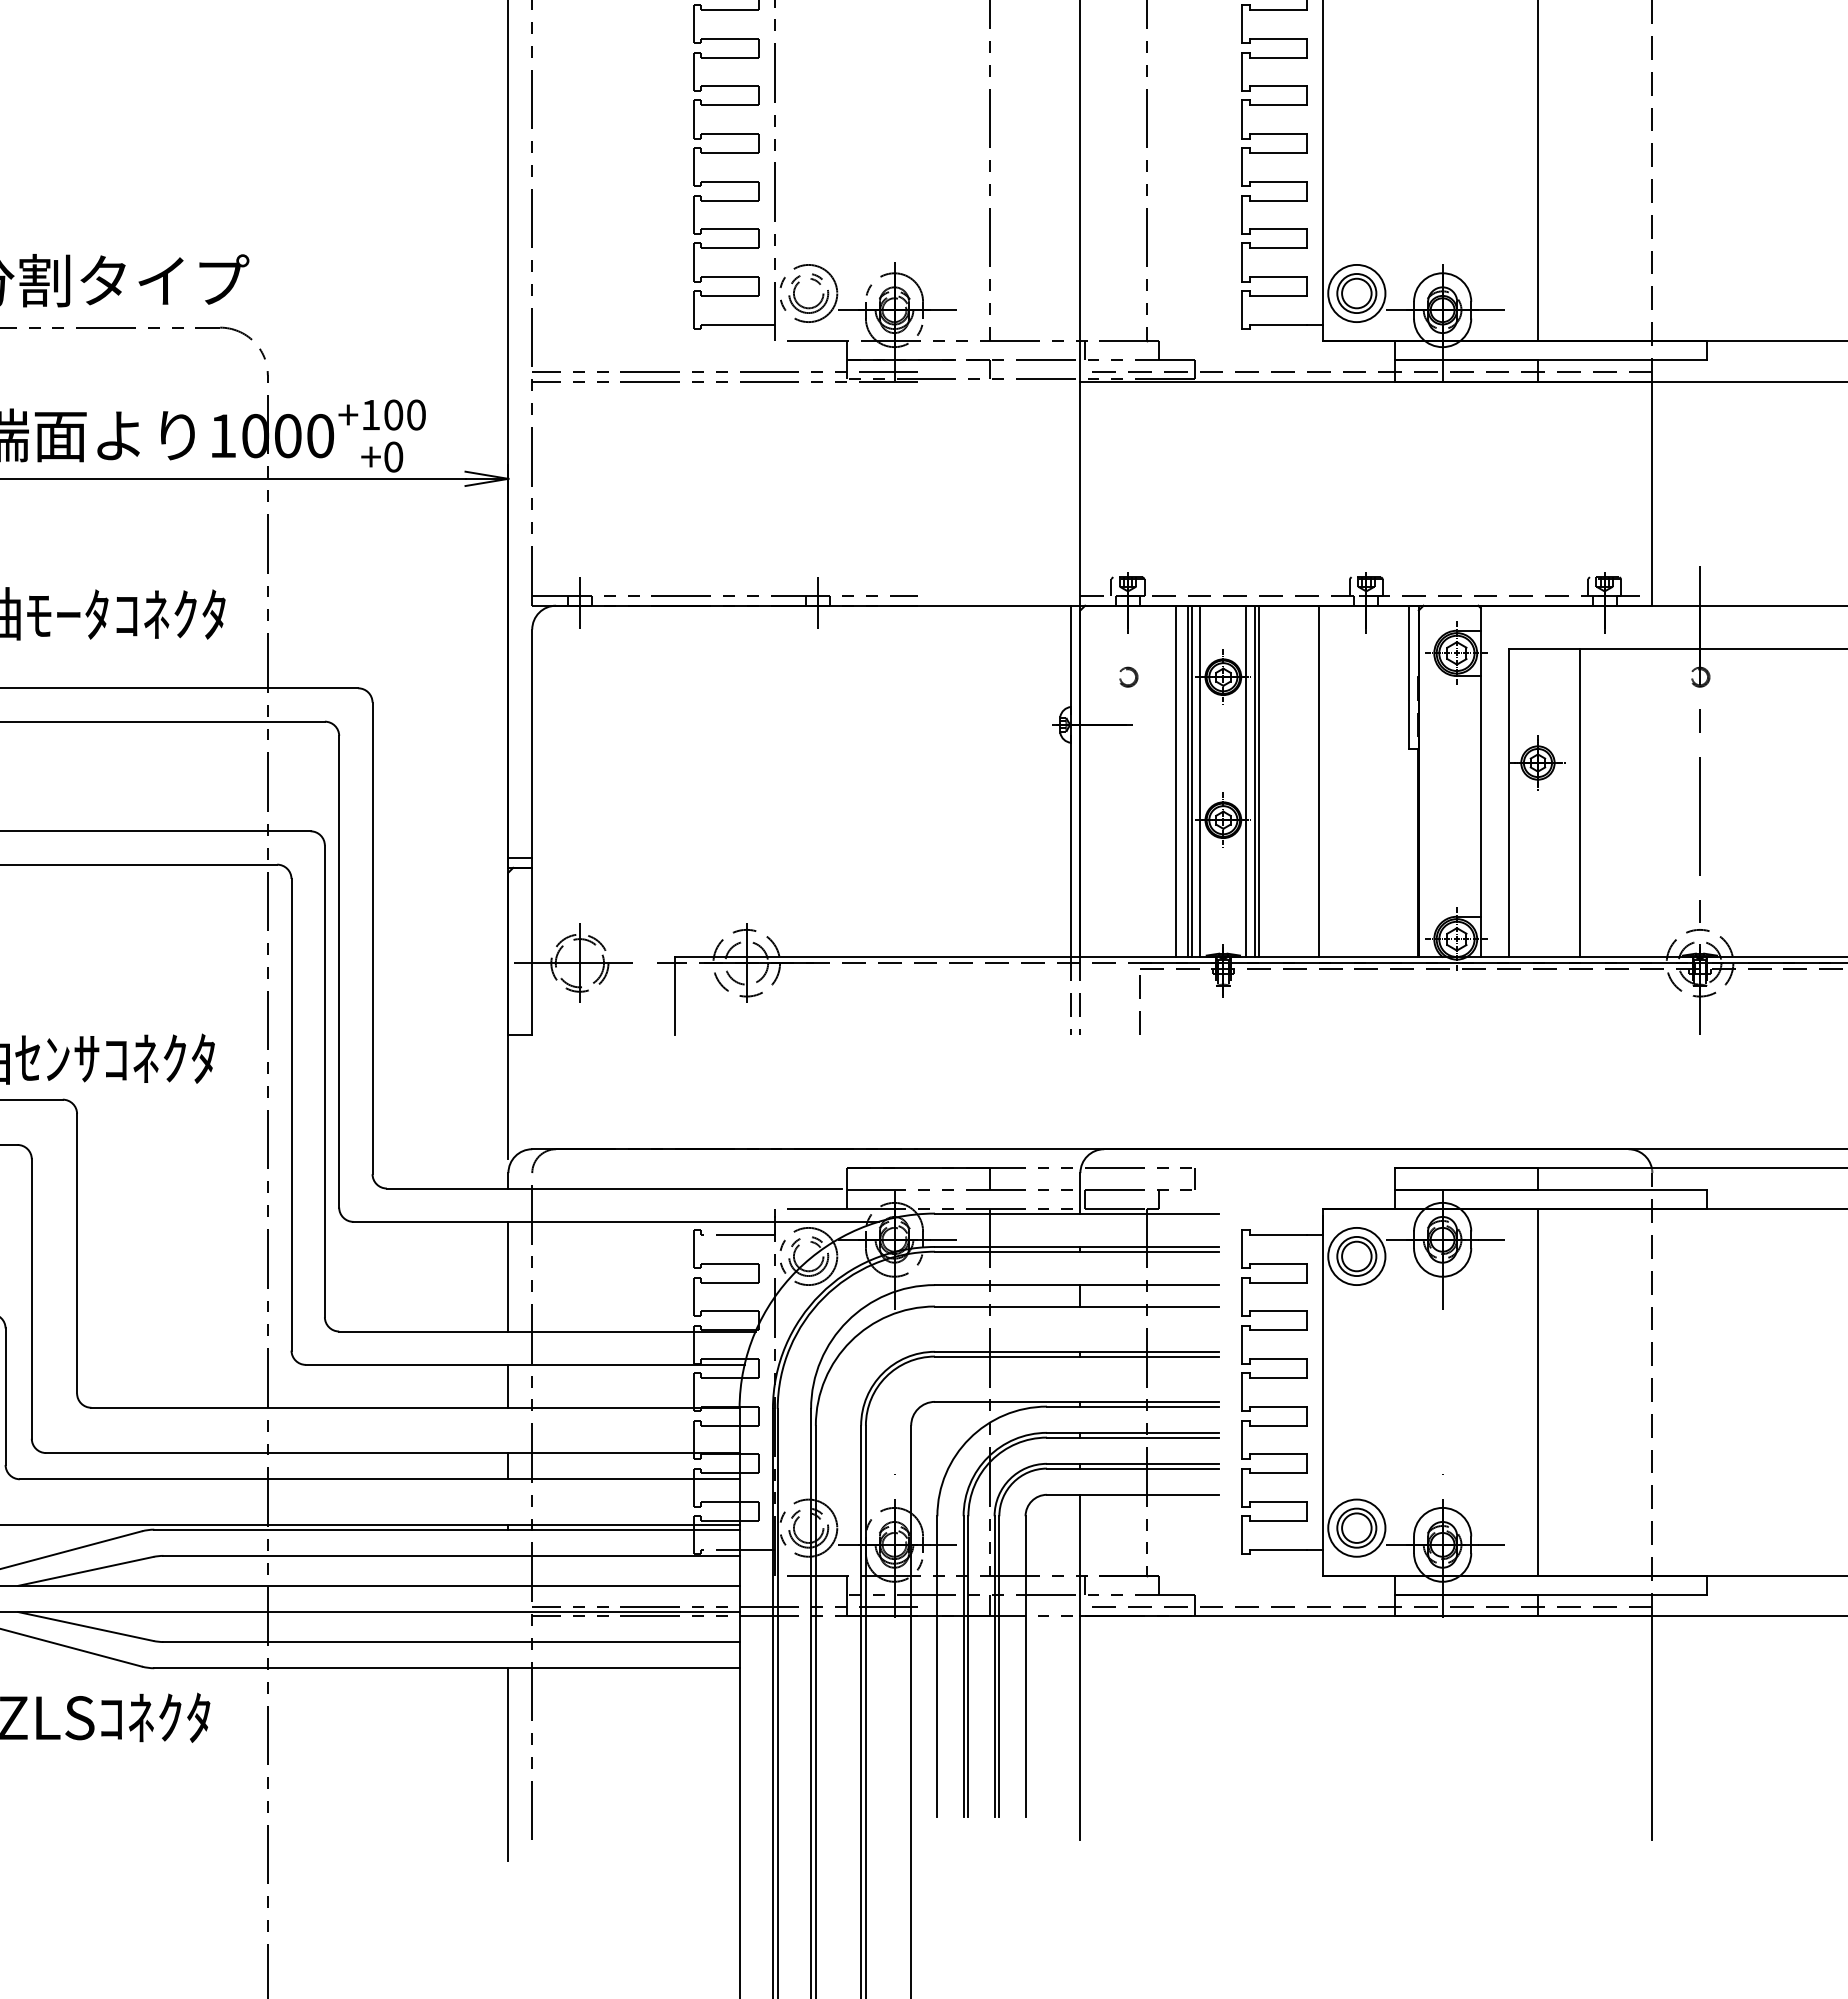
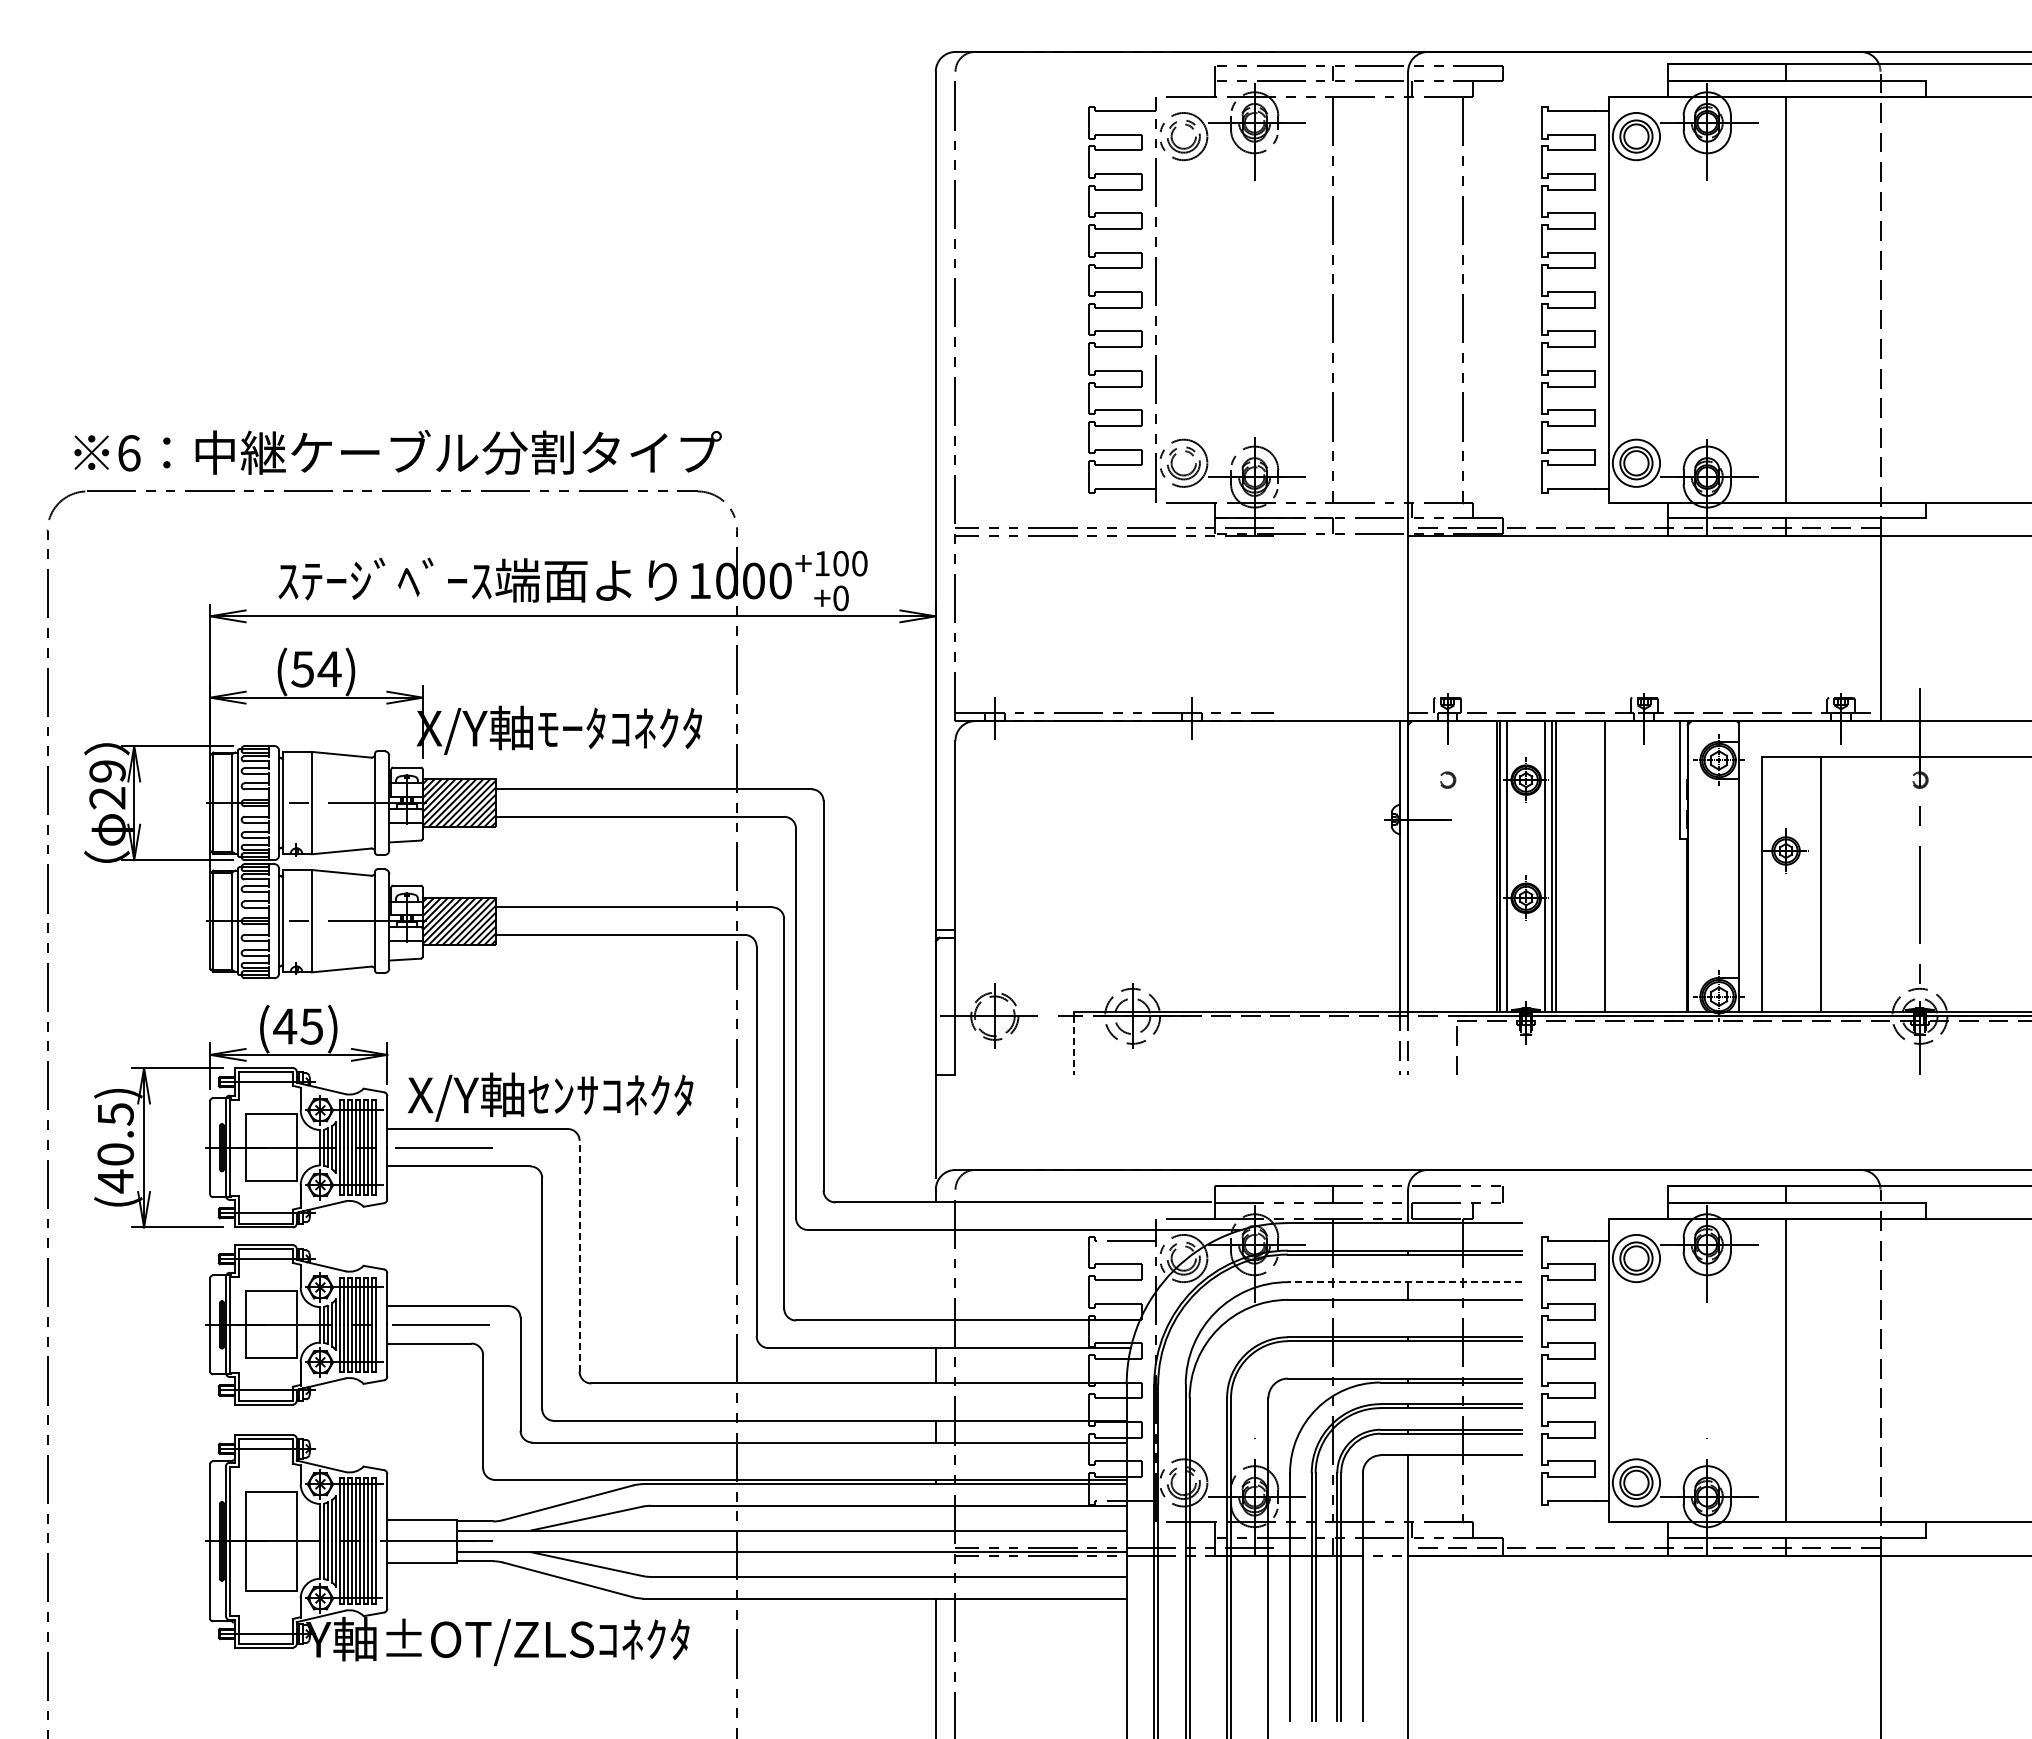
line: (1175, 781) -> (1486, 866), removed
line: (675, 998) -> (1073, 1045), solid -> dashed
line: (76, 1252) -> (579, 1255), solid -> dashed
line: (508, 1275) -> (935, 1274), removed
line: (1075, 1285) -> (1404, 1282), solid -> dashed

